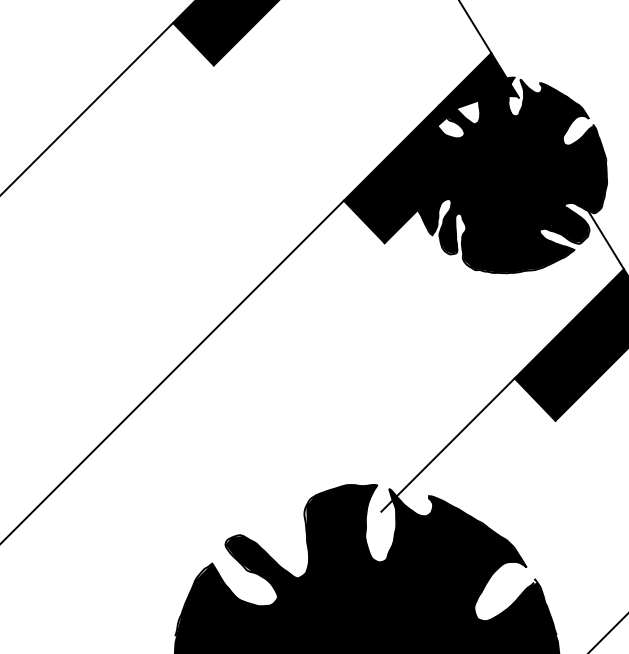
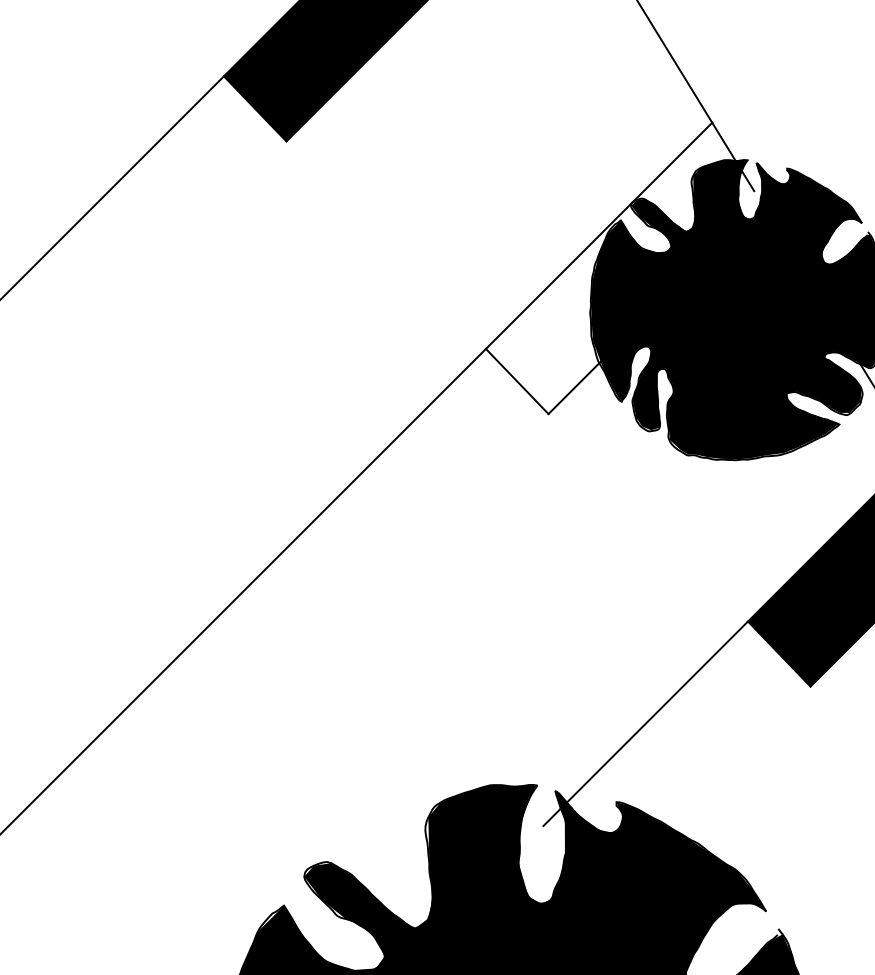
fill: (431, 148) -> (620, 268), removed

